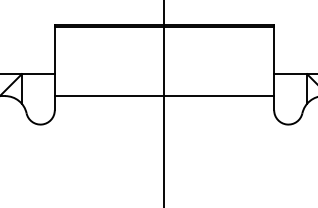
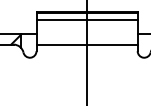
line: (163, 41) -> (86, 19), added

